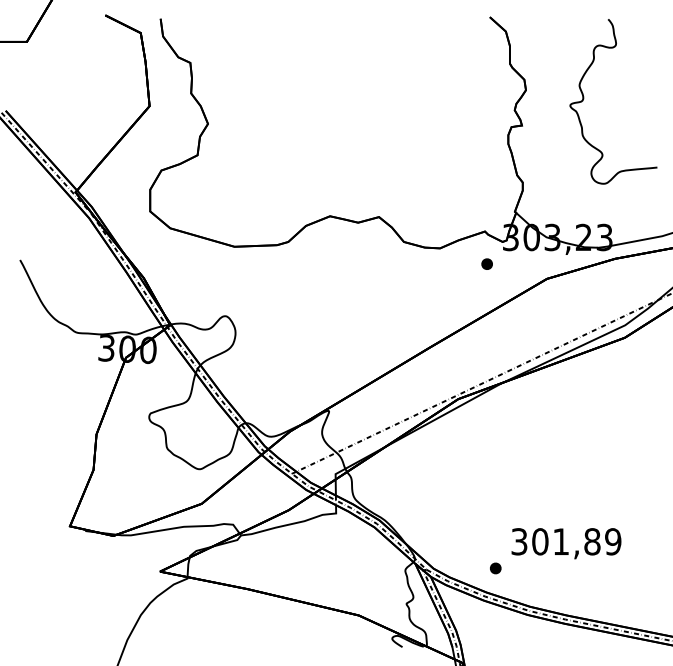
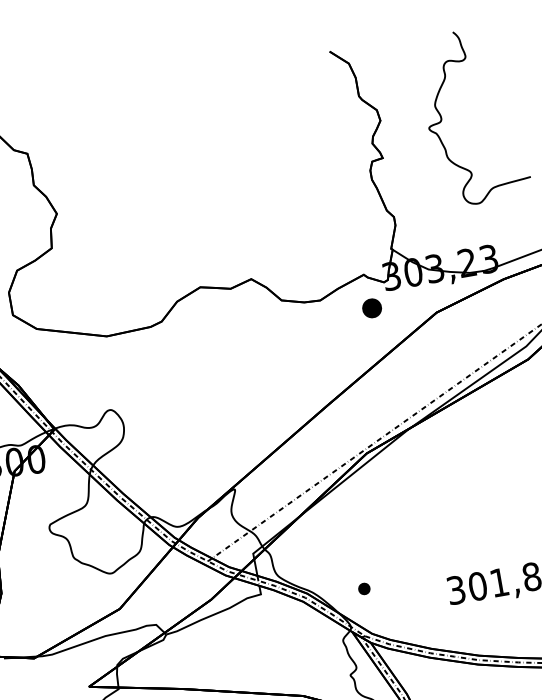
part: (486, 263) -> (371, 307), size x1.6
part: (495, 568) -> (364, 589), moved

